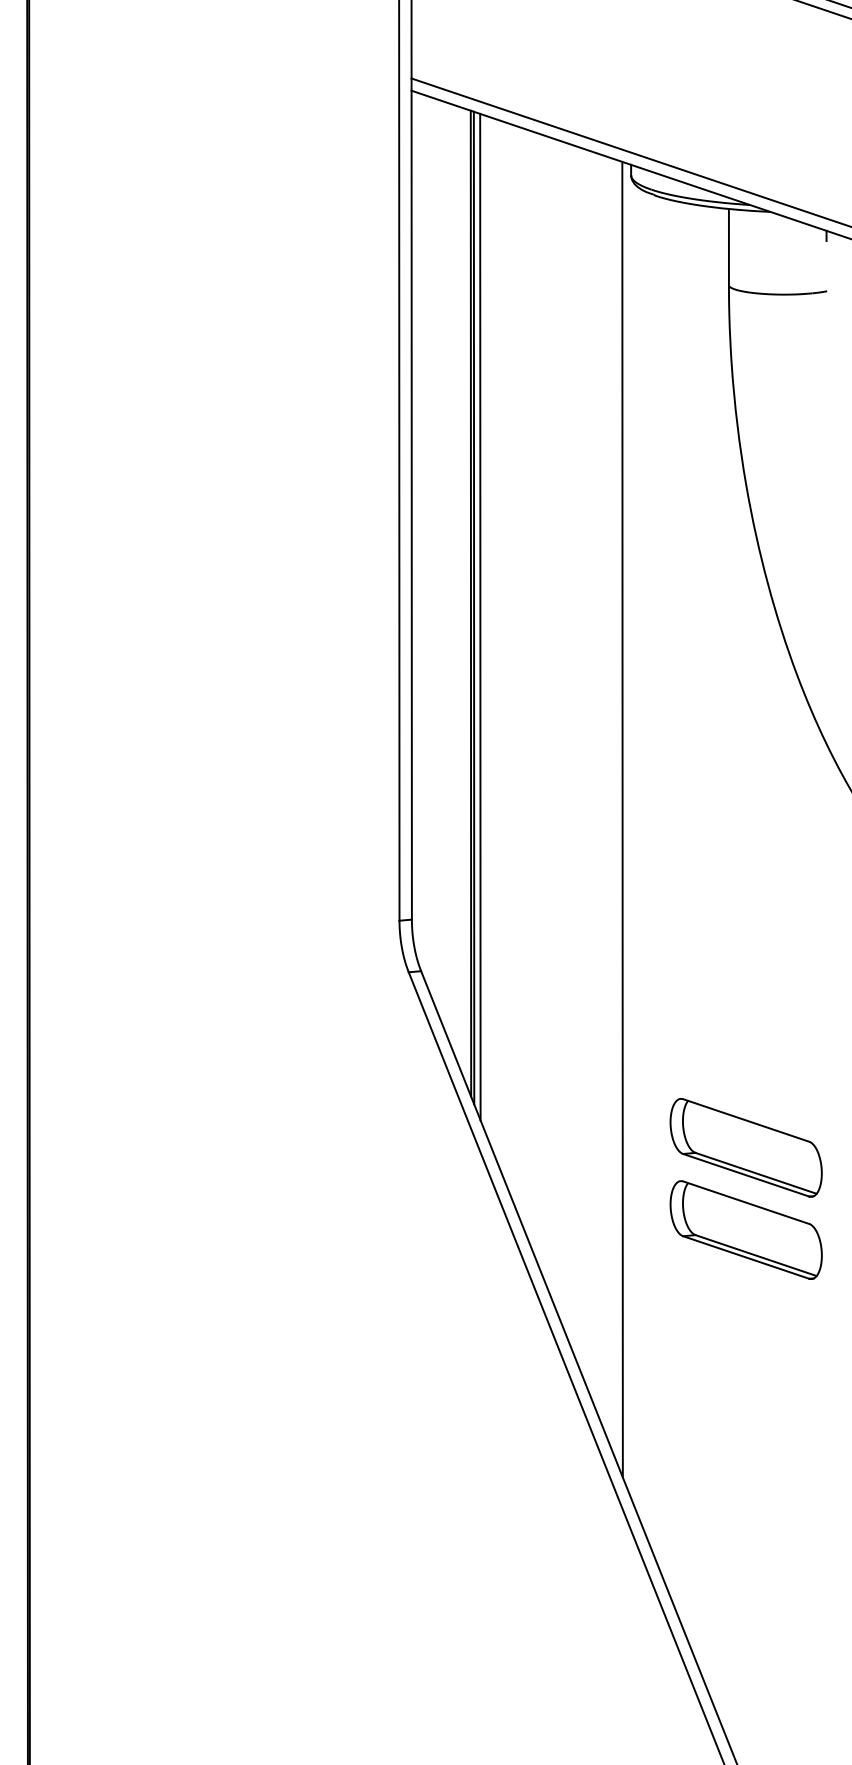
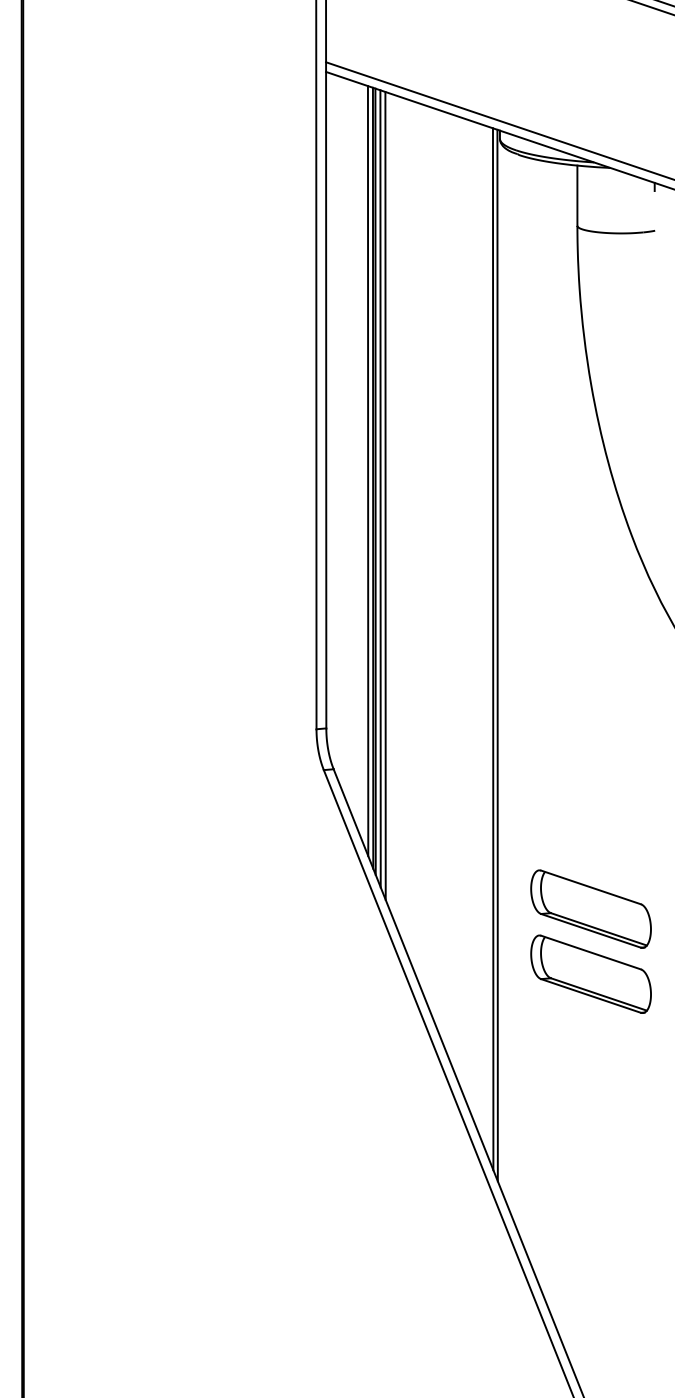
line: (463, 595) -> (367, 471), added
line: (486, 625) -> (385, 495), added
line: (628, 827) -> (497, 655), added

